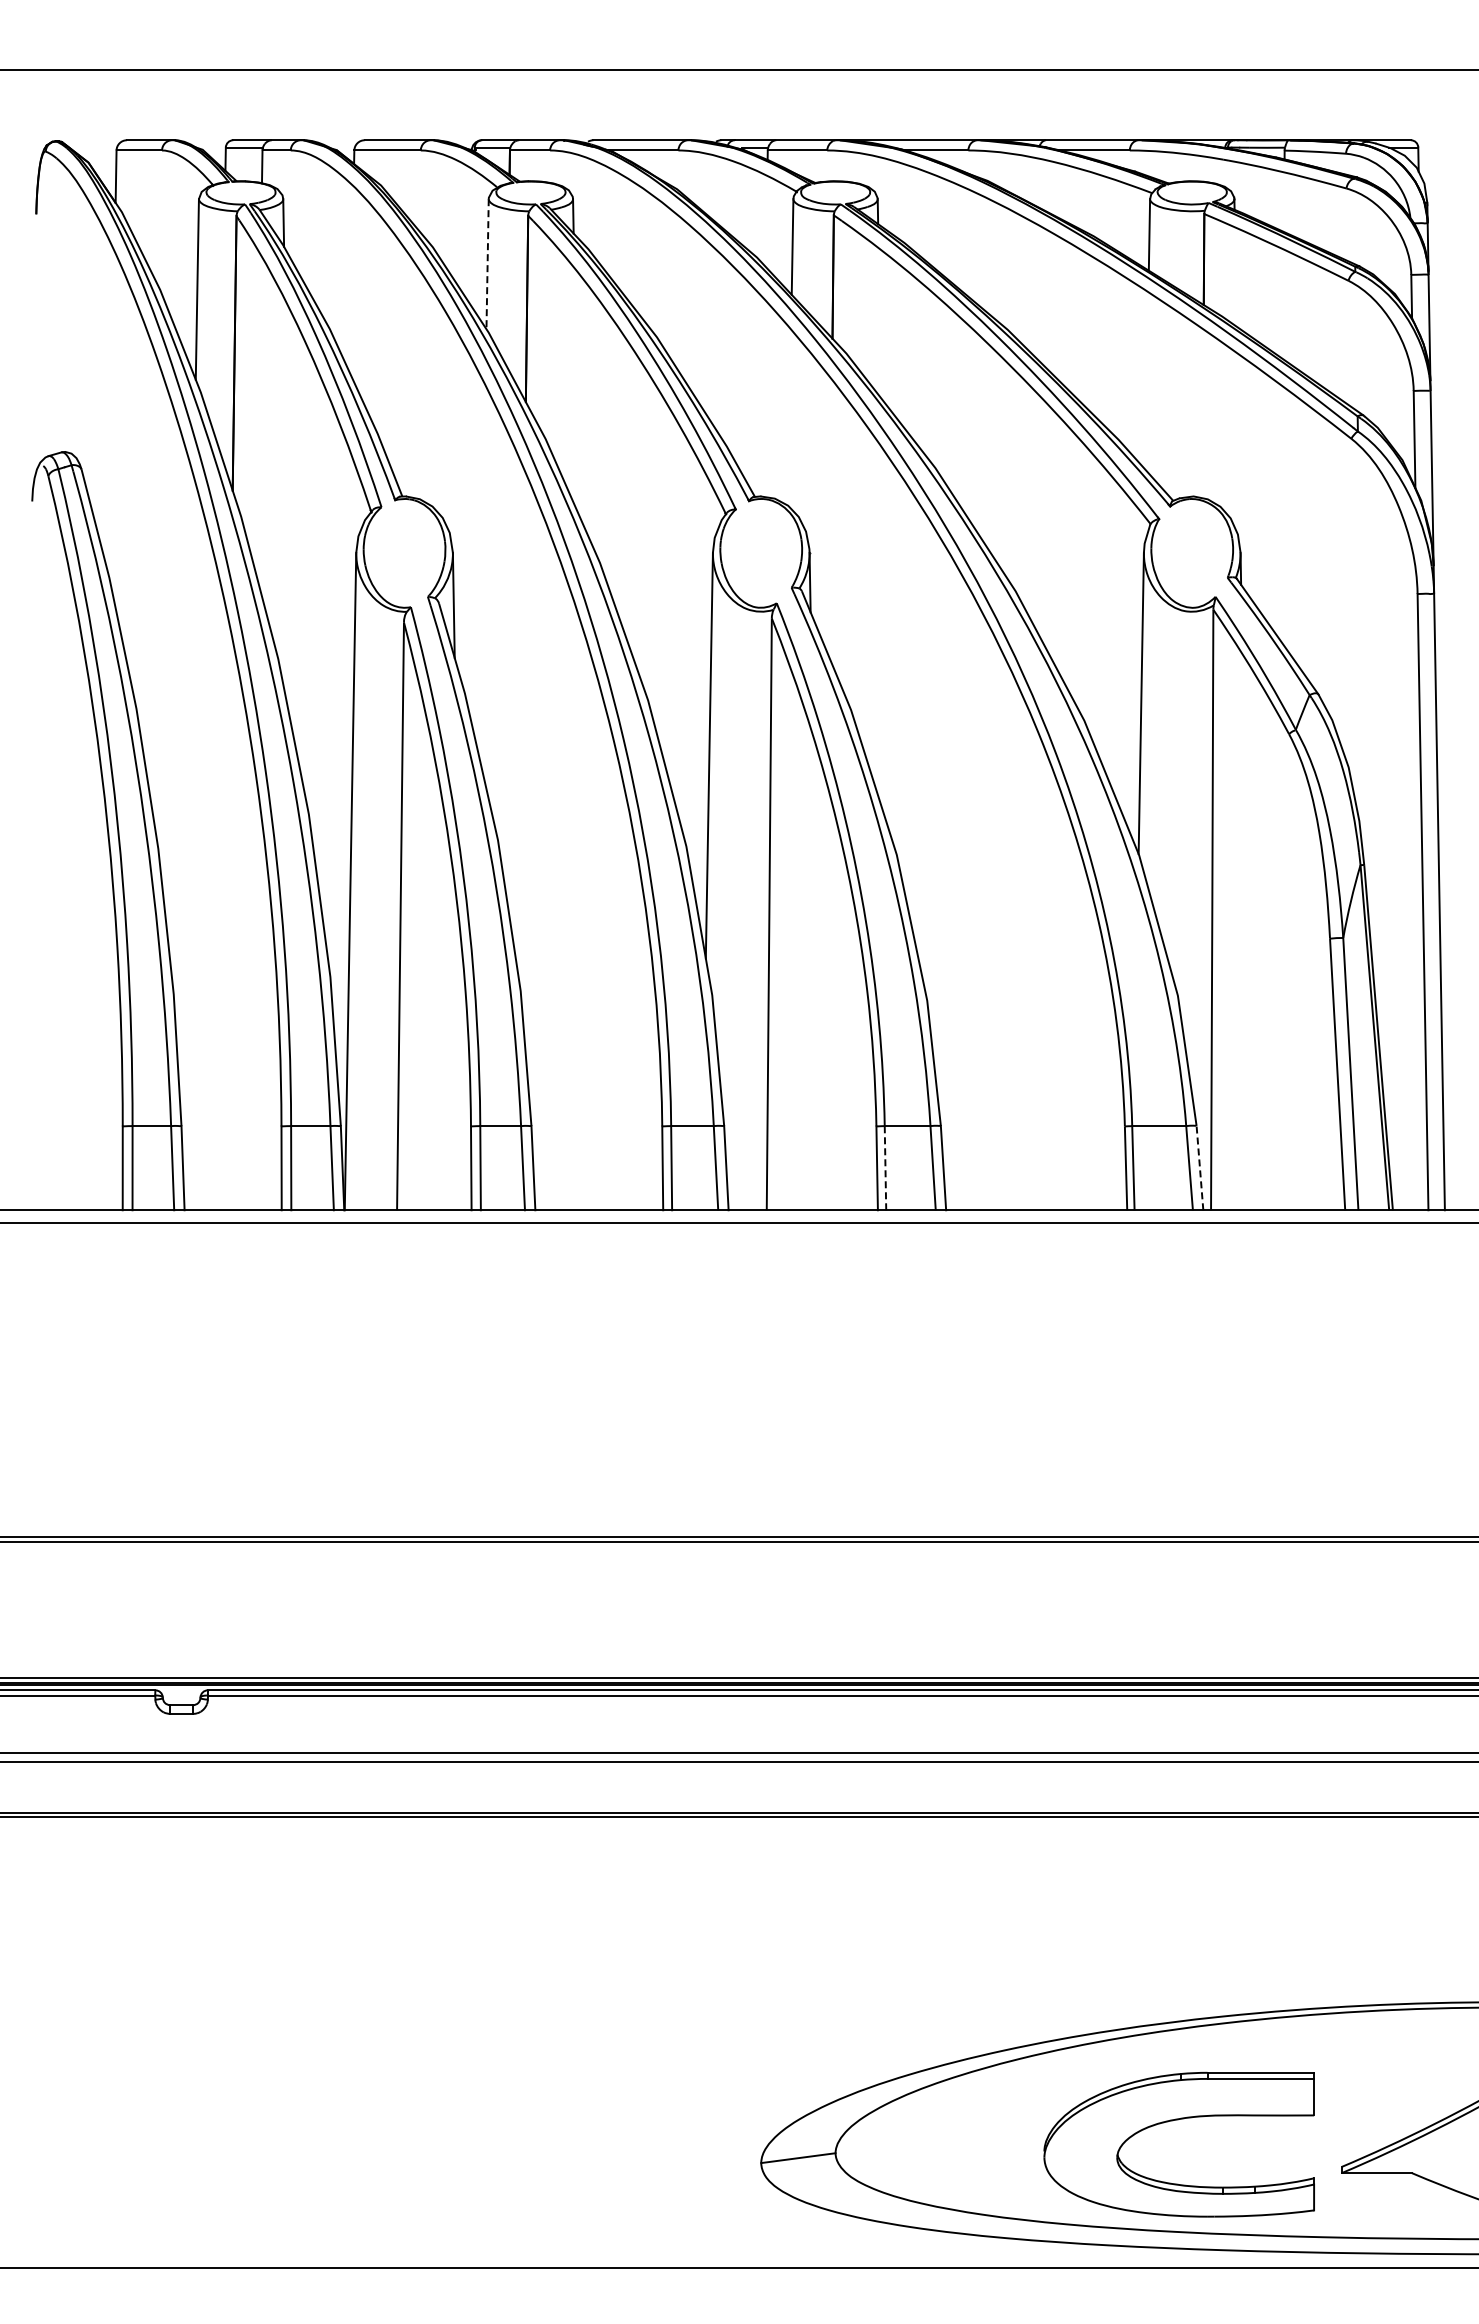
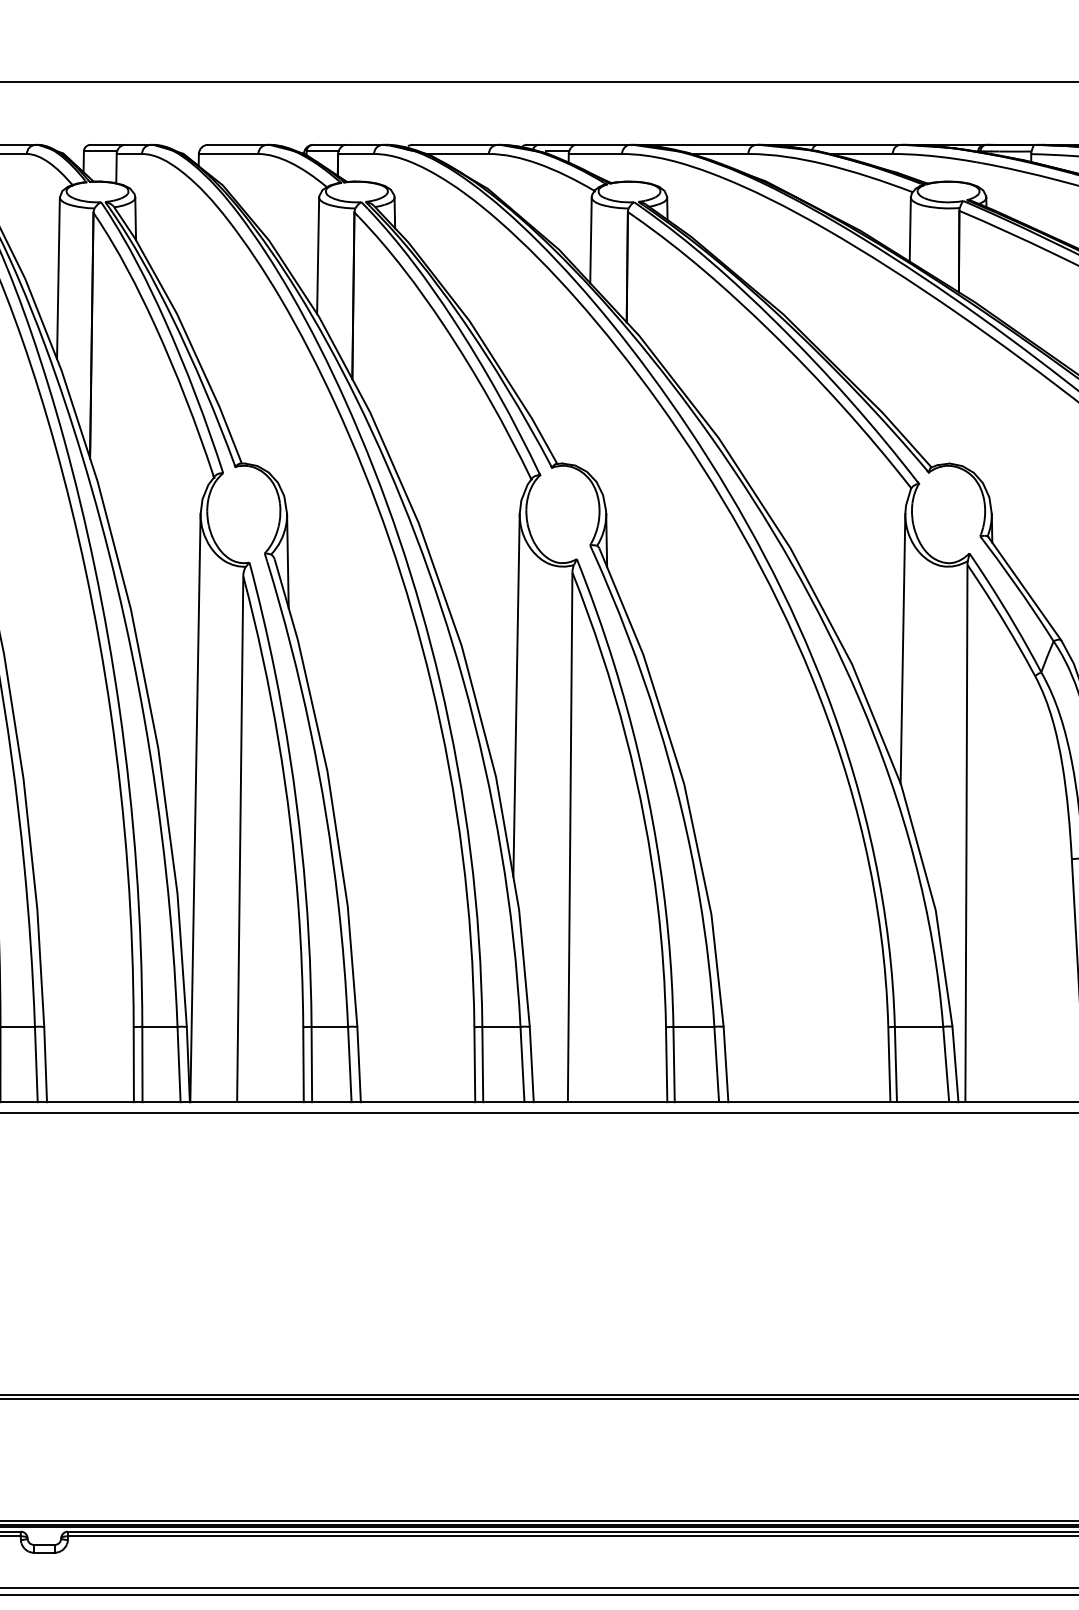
line: (487, 264) -> (318, 256), dashed -> solid
line: (885, 1167) -> (674, 1063), dashed -> solid
line: (1199, 1167) -> (955, 1063), dashed -> solid

